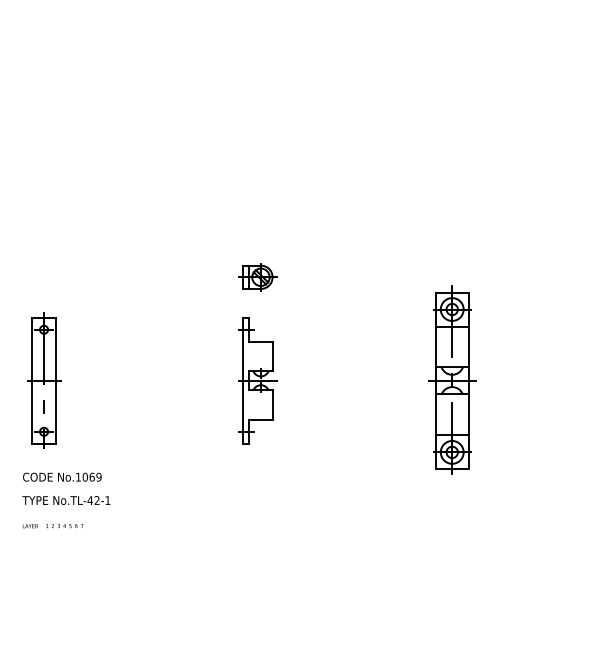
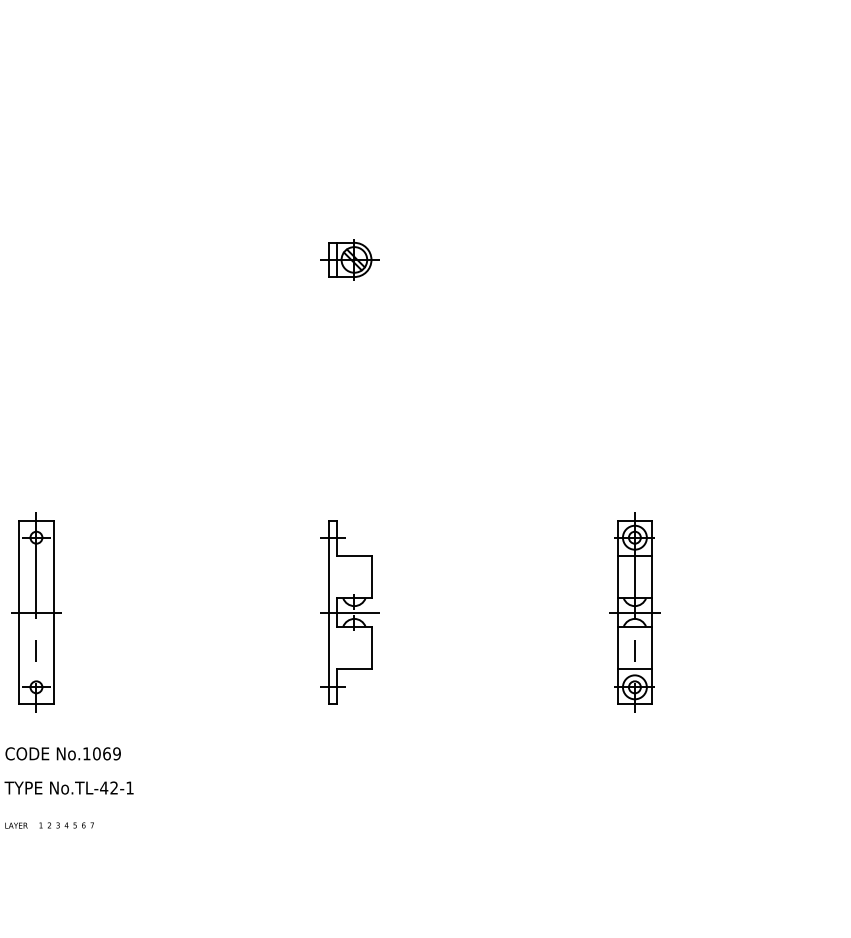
part: (257, 277) -> (349, 260), moved
part: (452, 380) -> (635, 612), size x0.71

